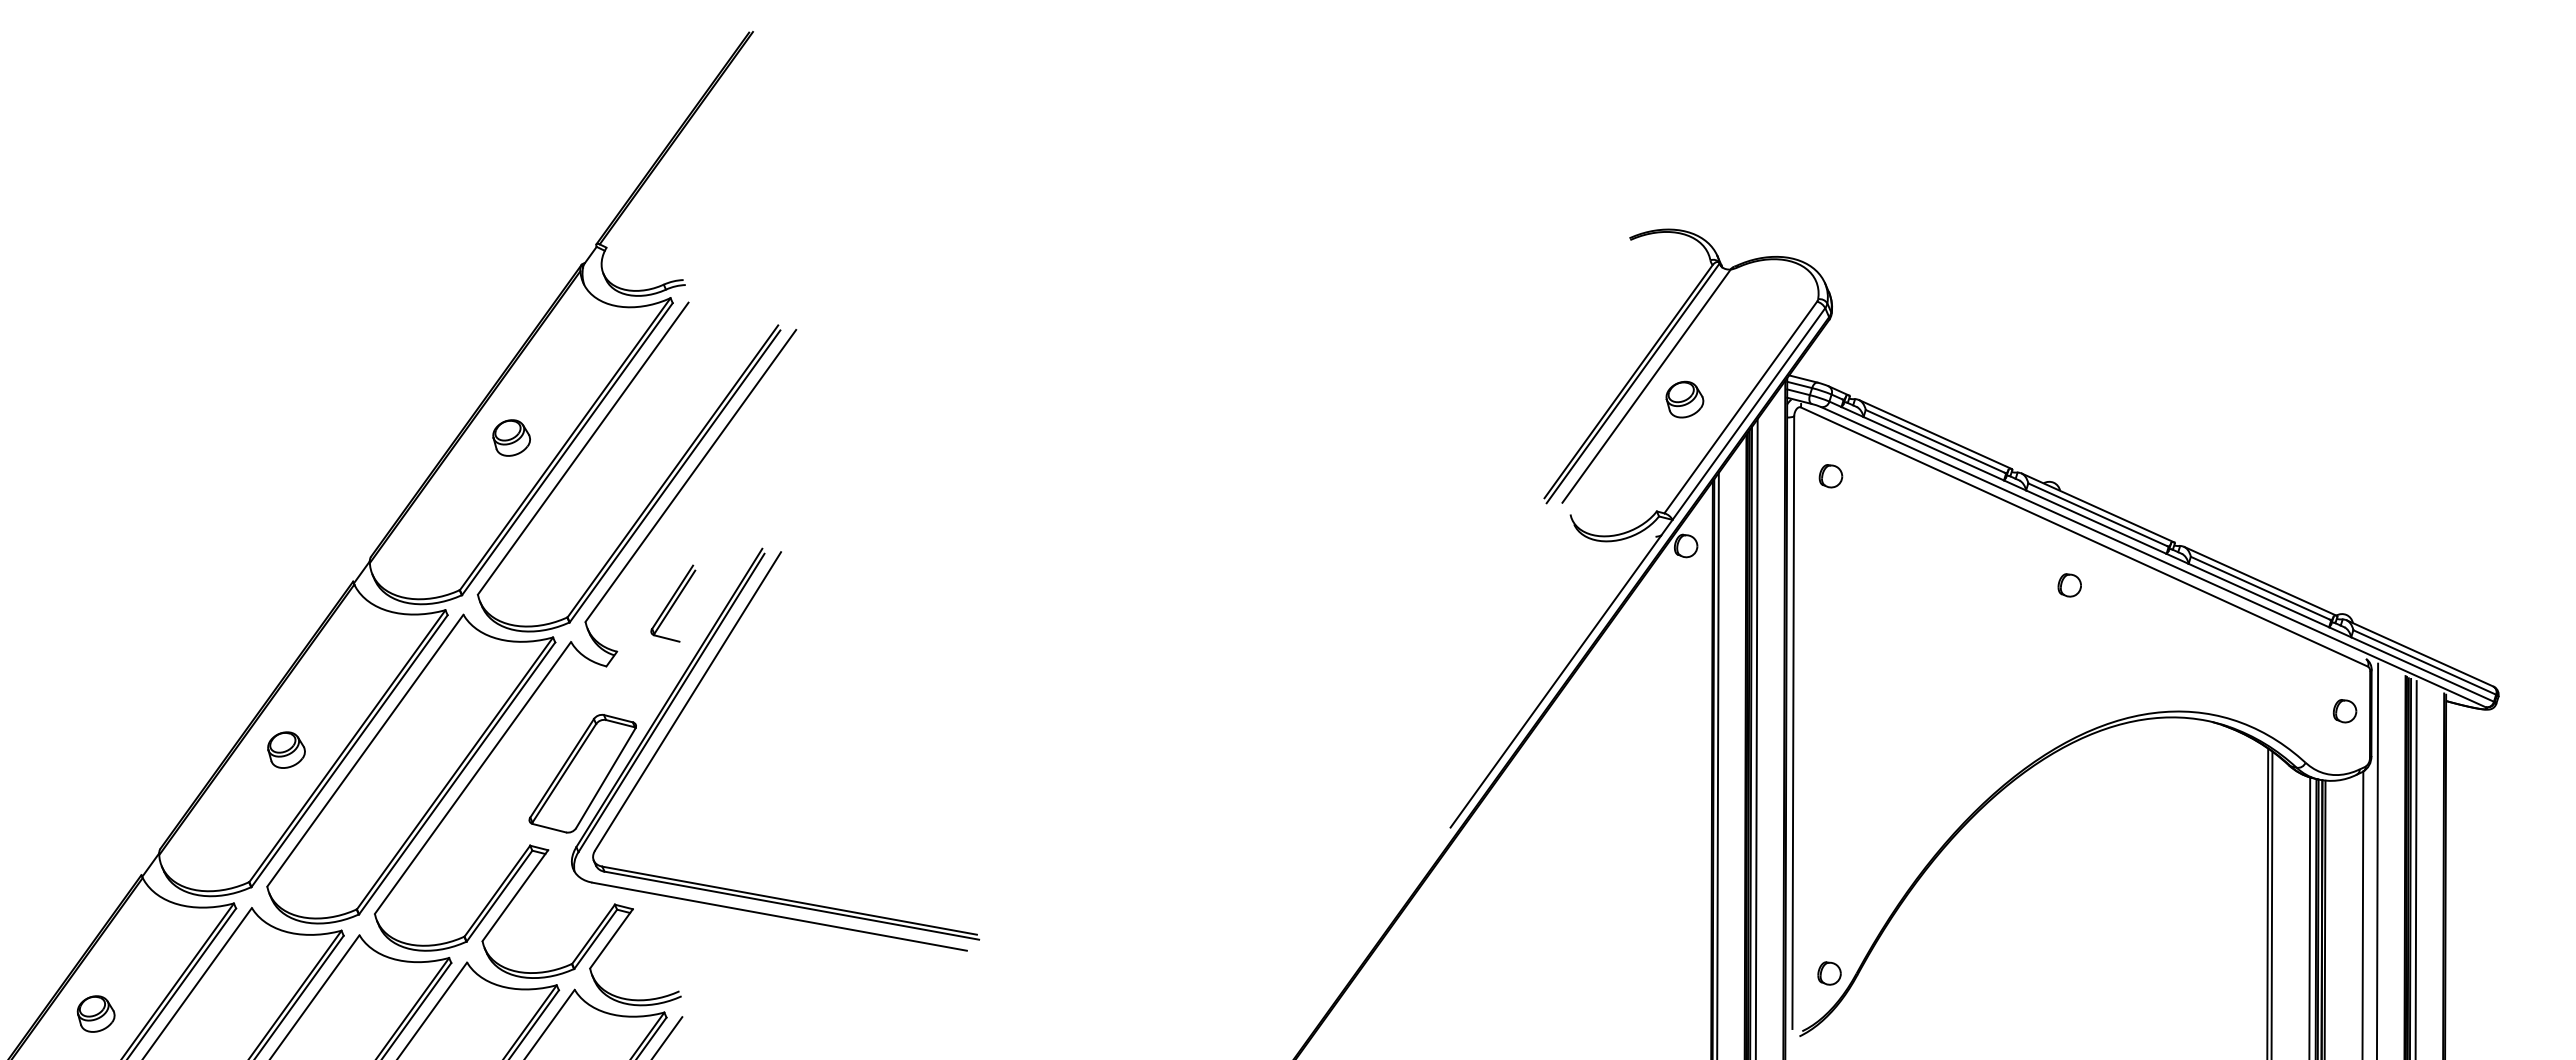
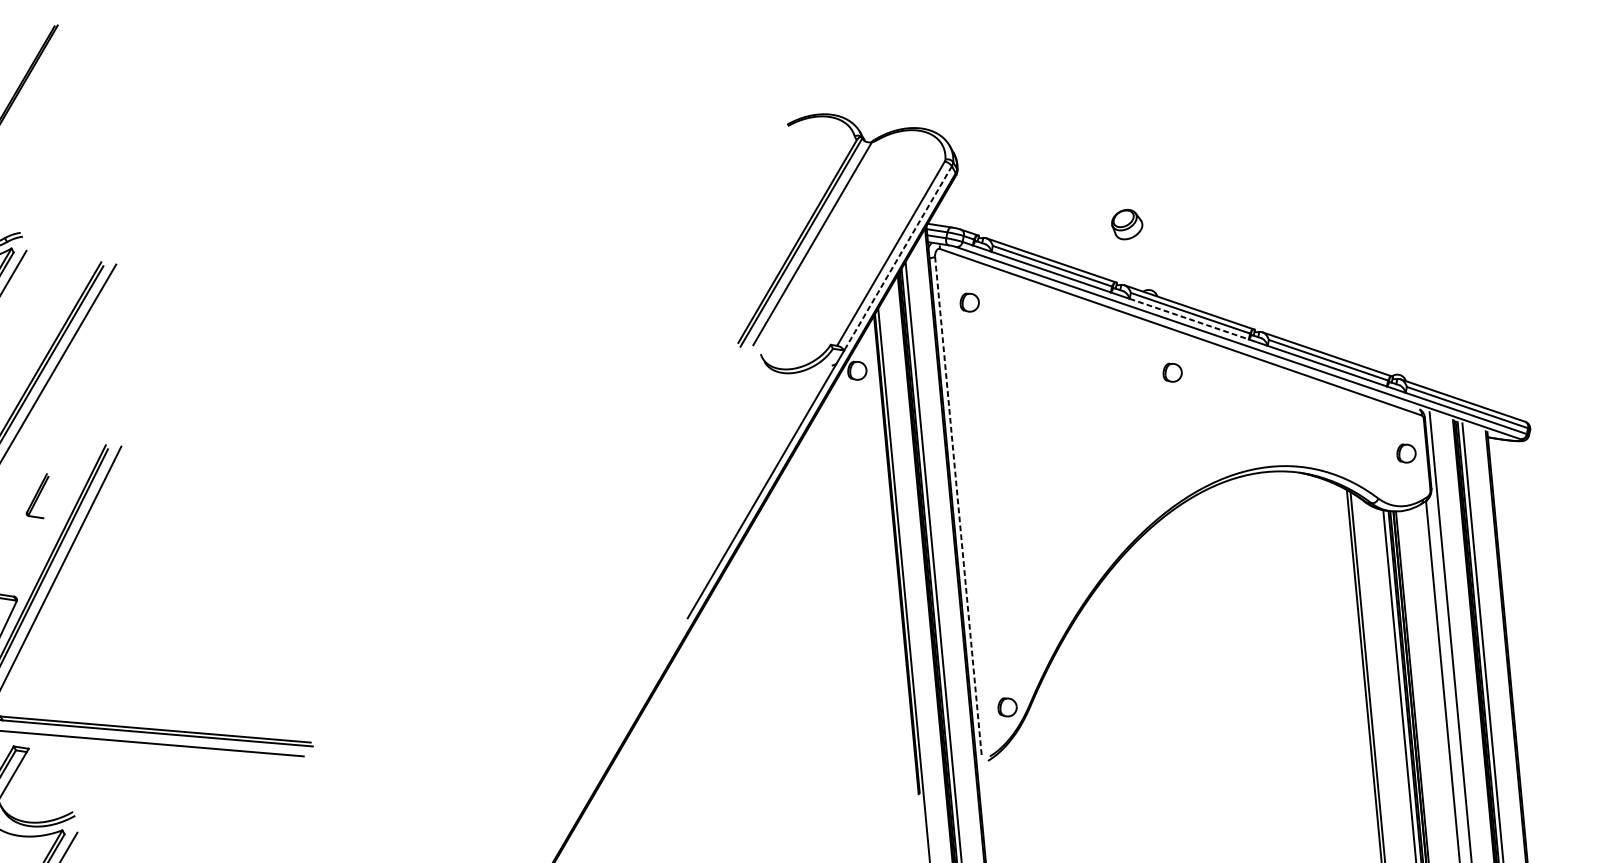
part: (1684, 399) -> (1126, 224), moved
line: (1748, 414) -> (897, 258), solid -> dashed
line: (2096, 522) -> (1189, 319), solid -> dashed
part: (673, 603) -> (37, 496), size x0.7
line: (1793, 723) -> (958, 506), solid -> dashed

